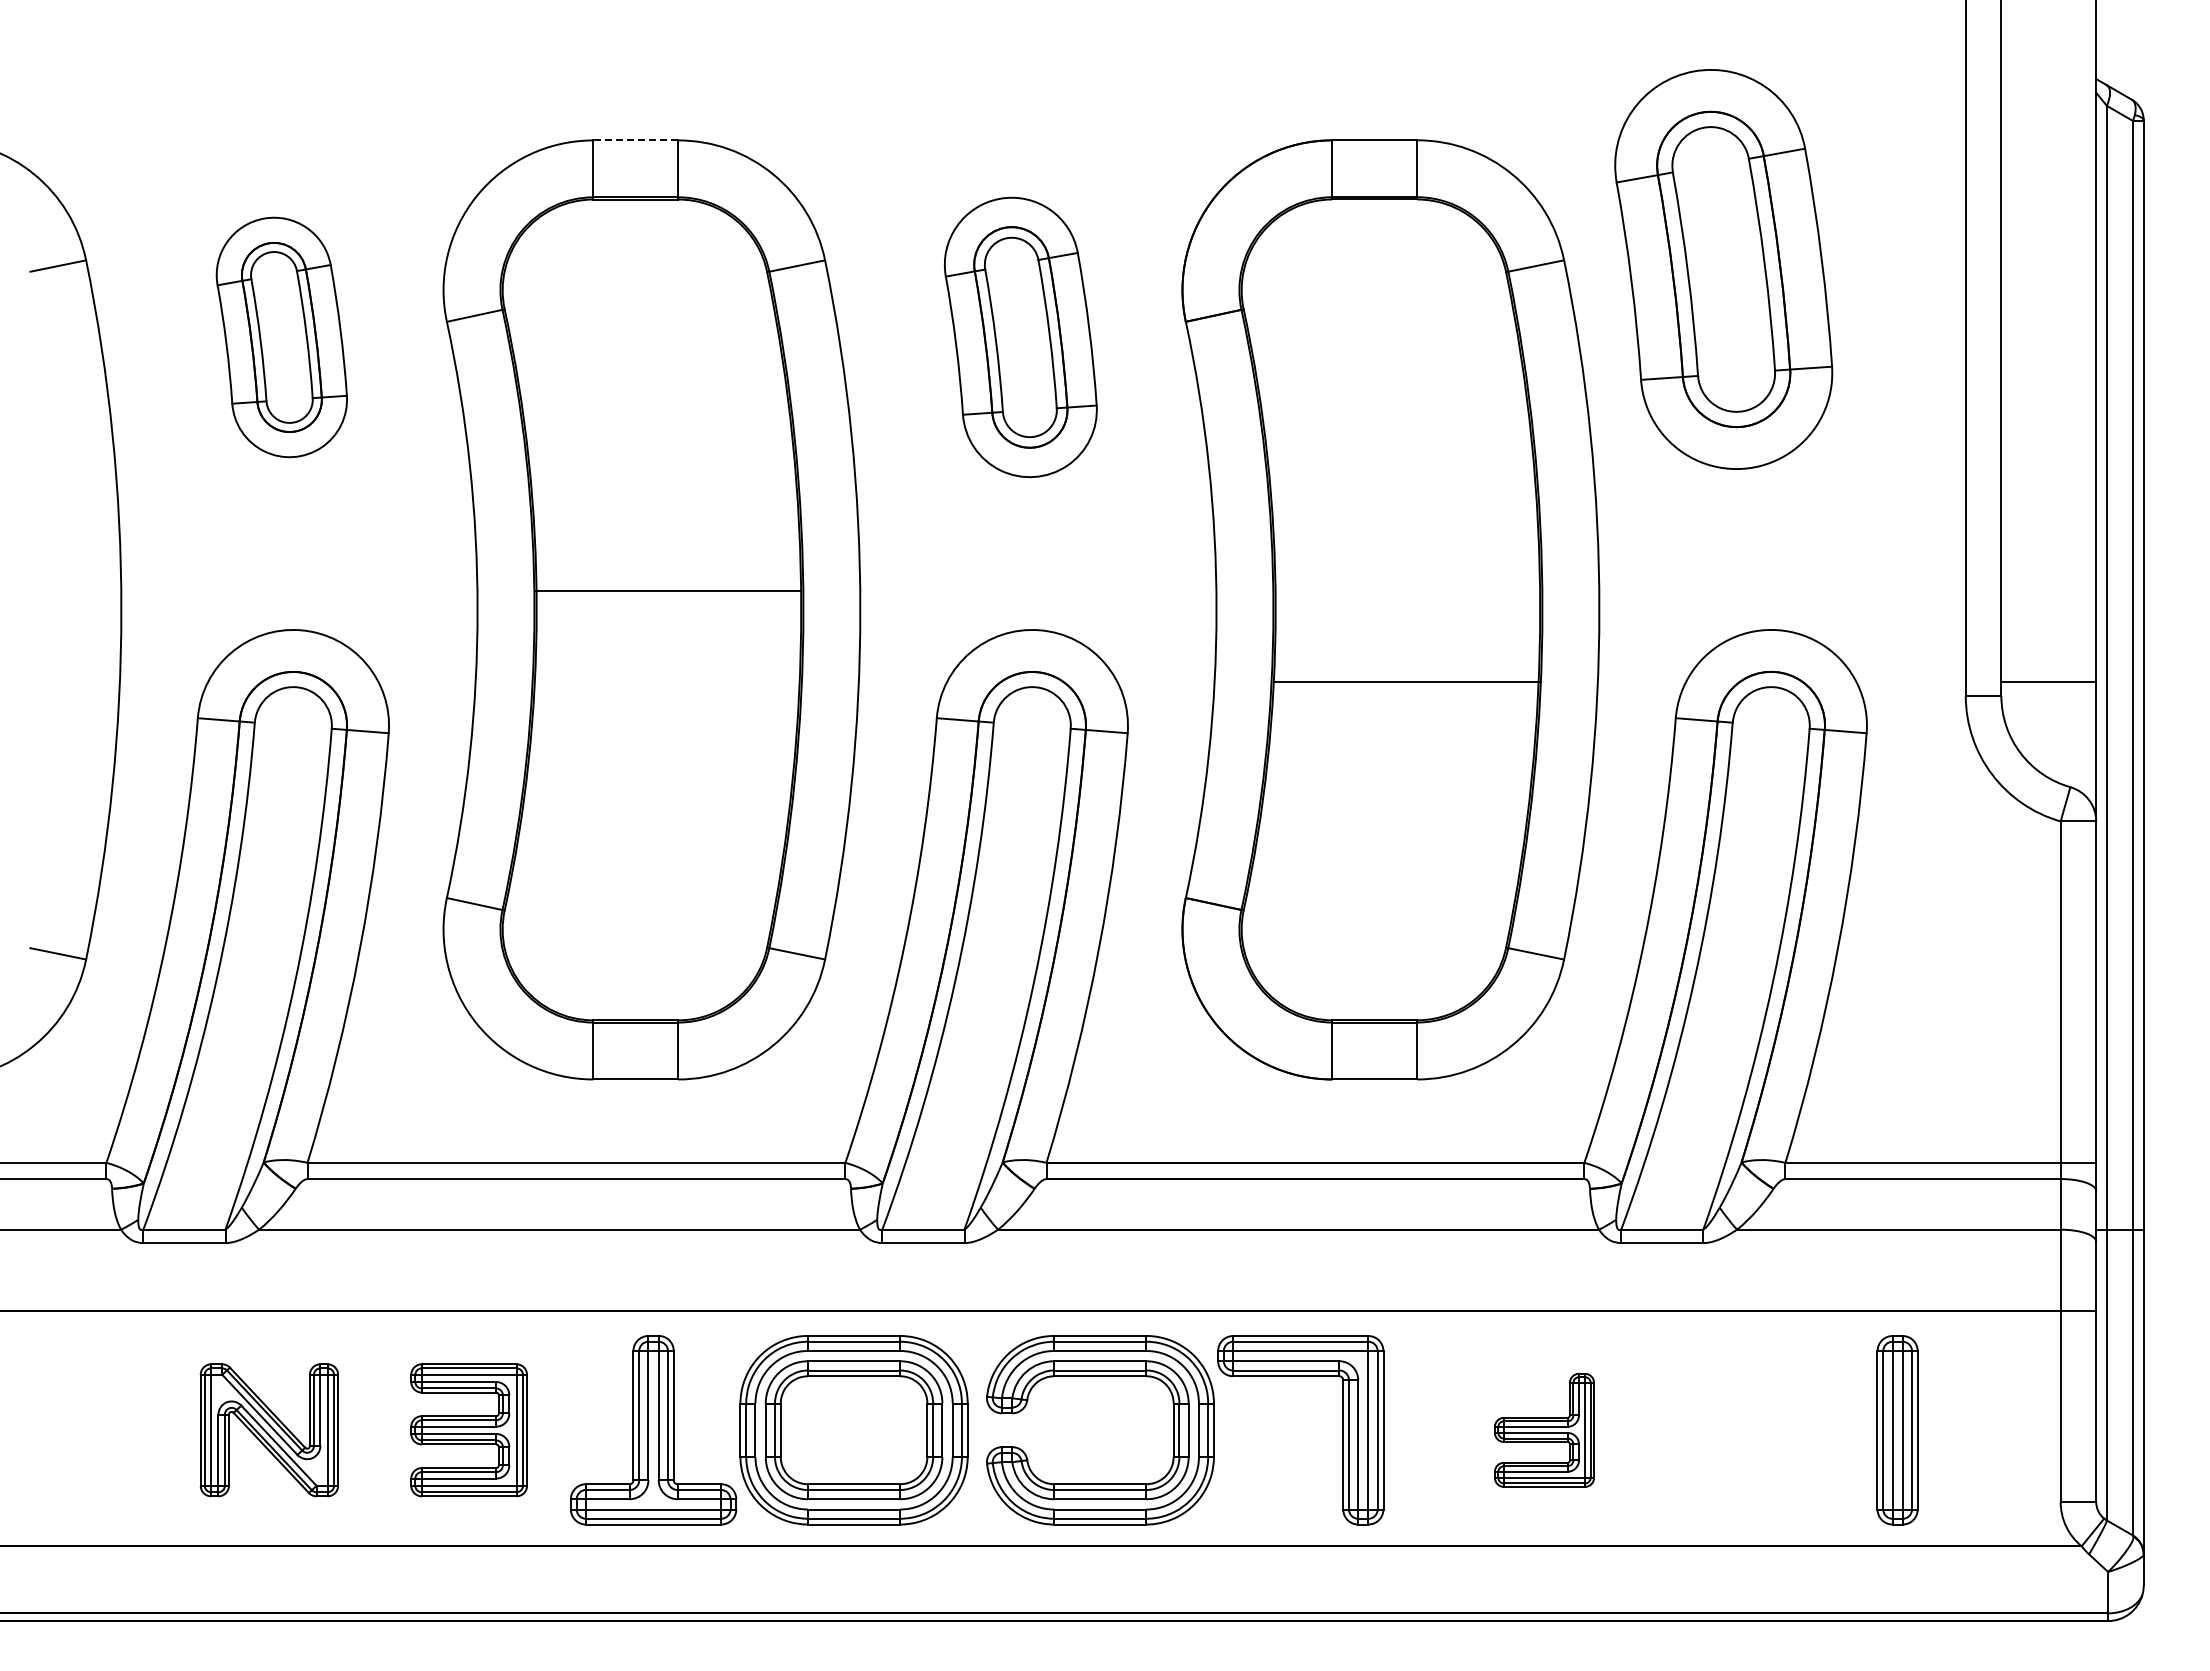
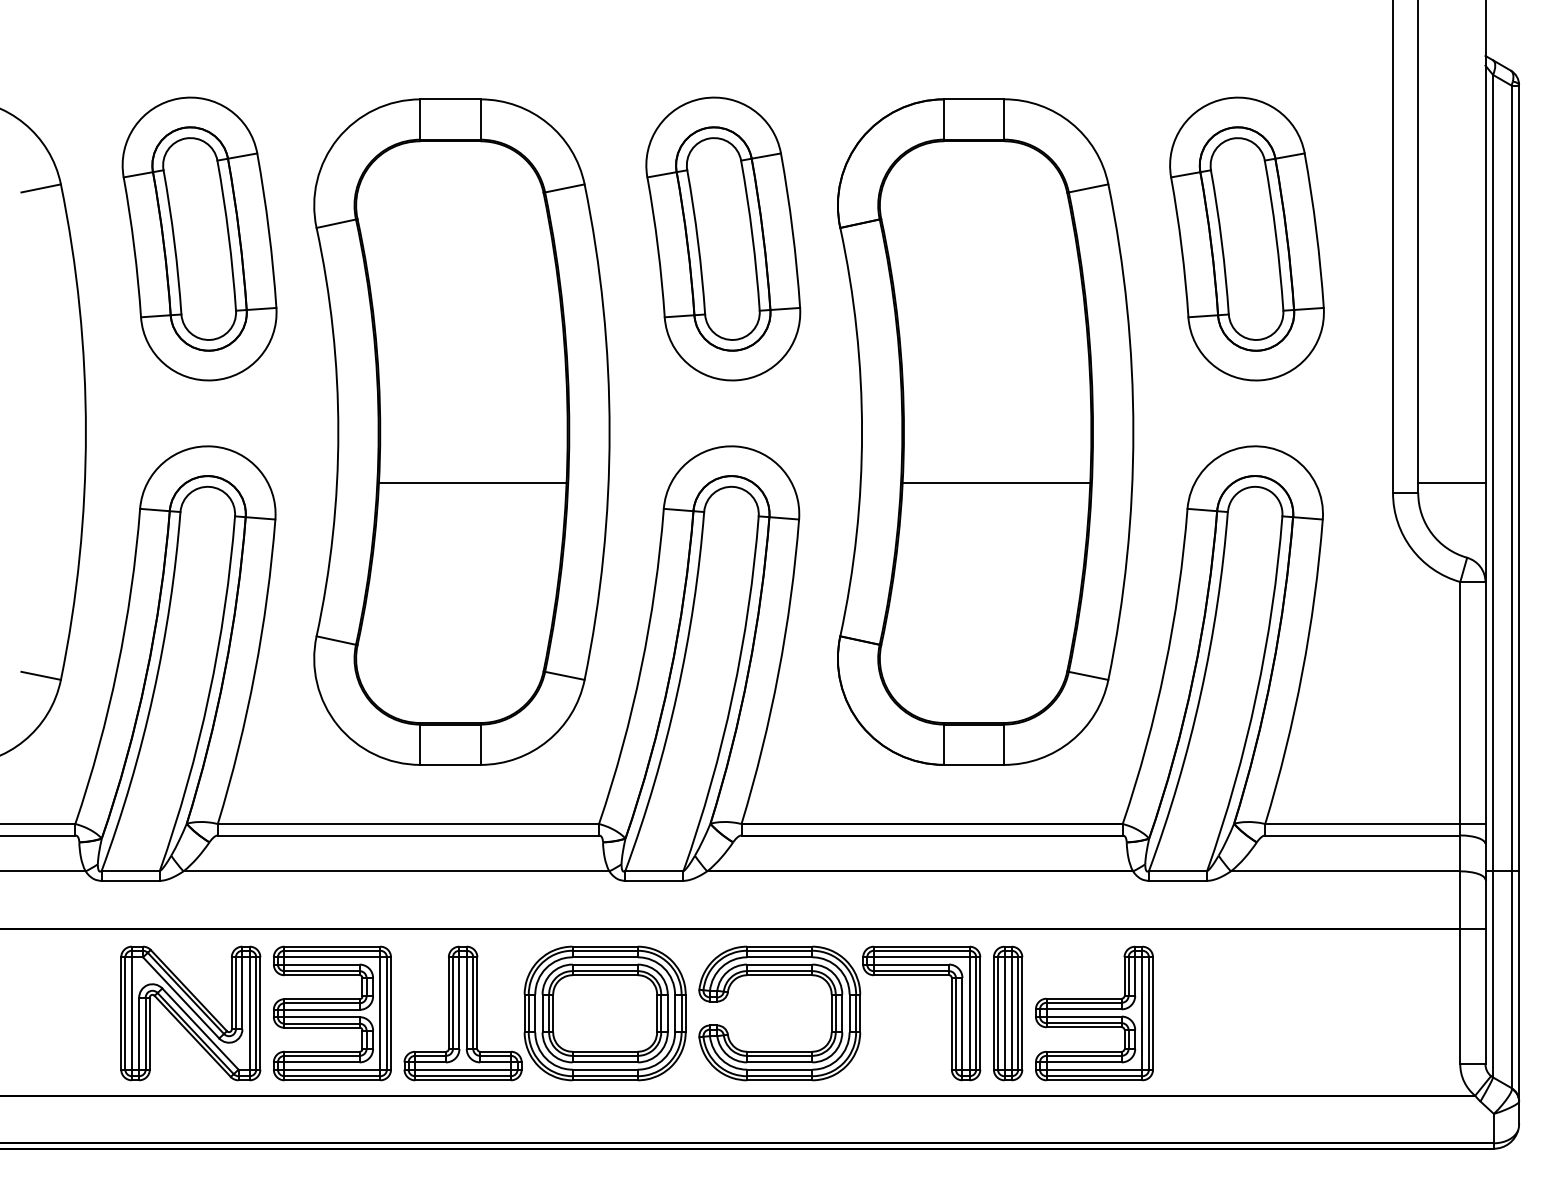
line: (635, 140) -> (450, 99), dashed -> solid
part: (1723, 269) -> (1246, 239), moved
part: (281, 337) -> (199, 239), size x1.67
part: (1020, 337) -> (723, 239), size x1.43
line: (666, 591) -> (472, 483), moved
part: (269, 1430) -> (190, 1013), size x1.43
part: (468, 1430) -> (331, 1013), size x1.43
part: (1544, 1430) -> (1094, 1013), size x1.67
part: (1897, 1430) -> (1008, 1013), moved

